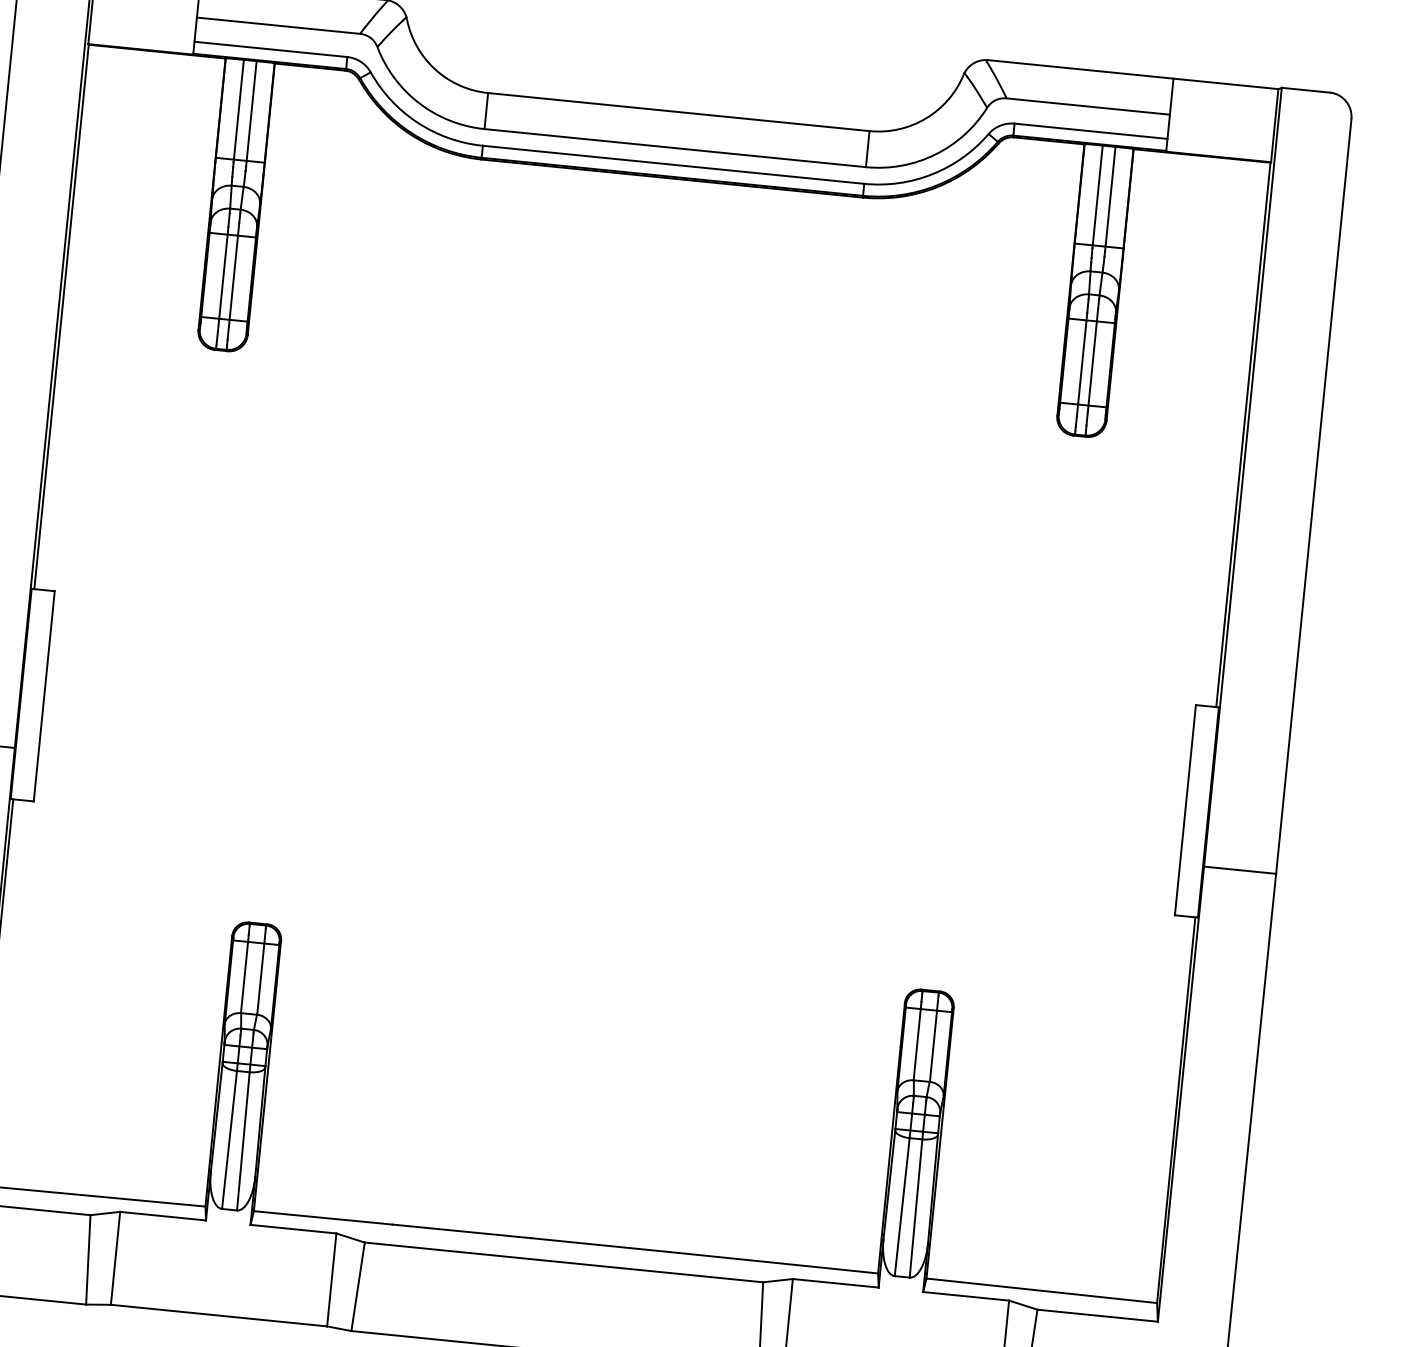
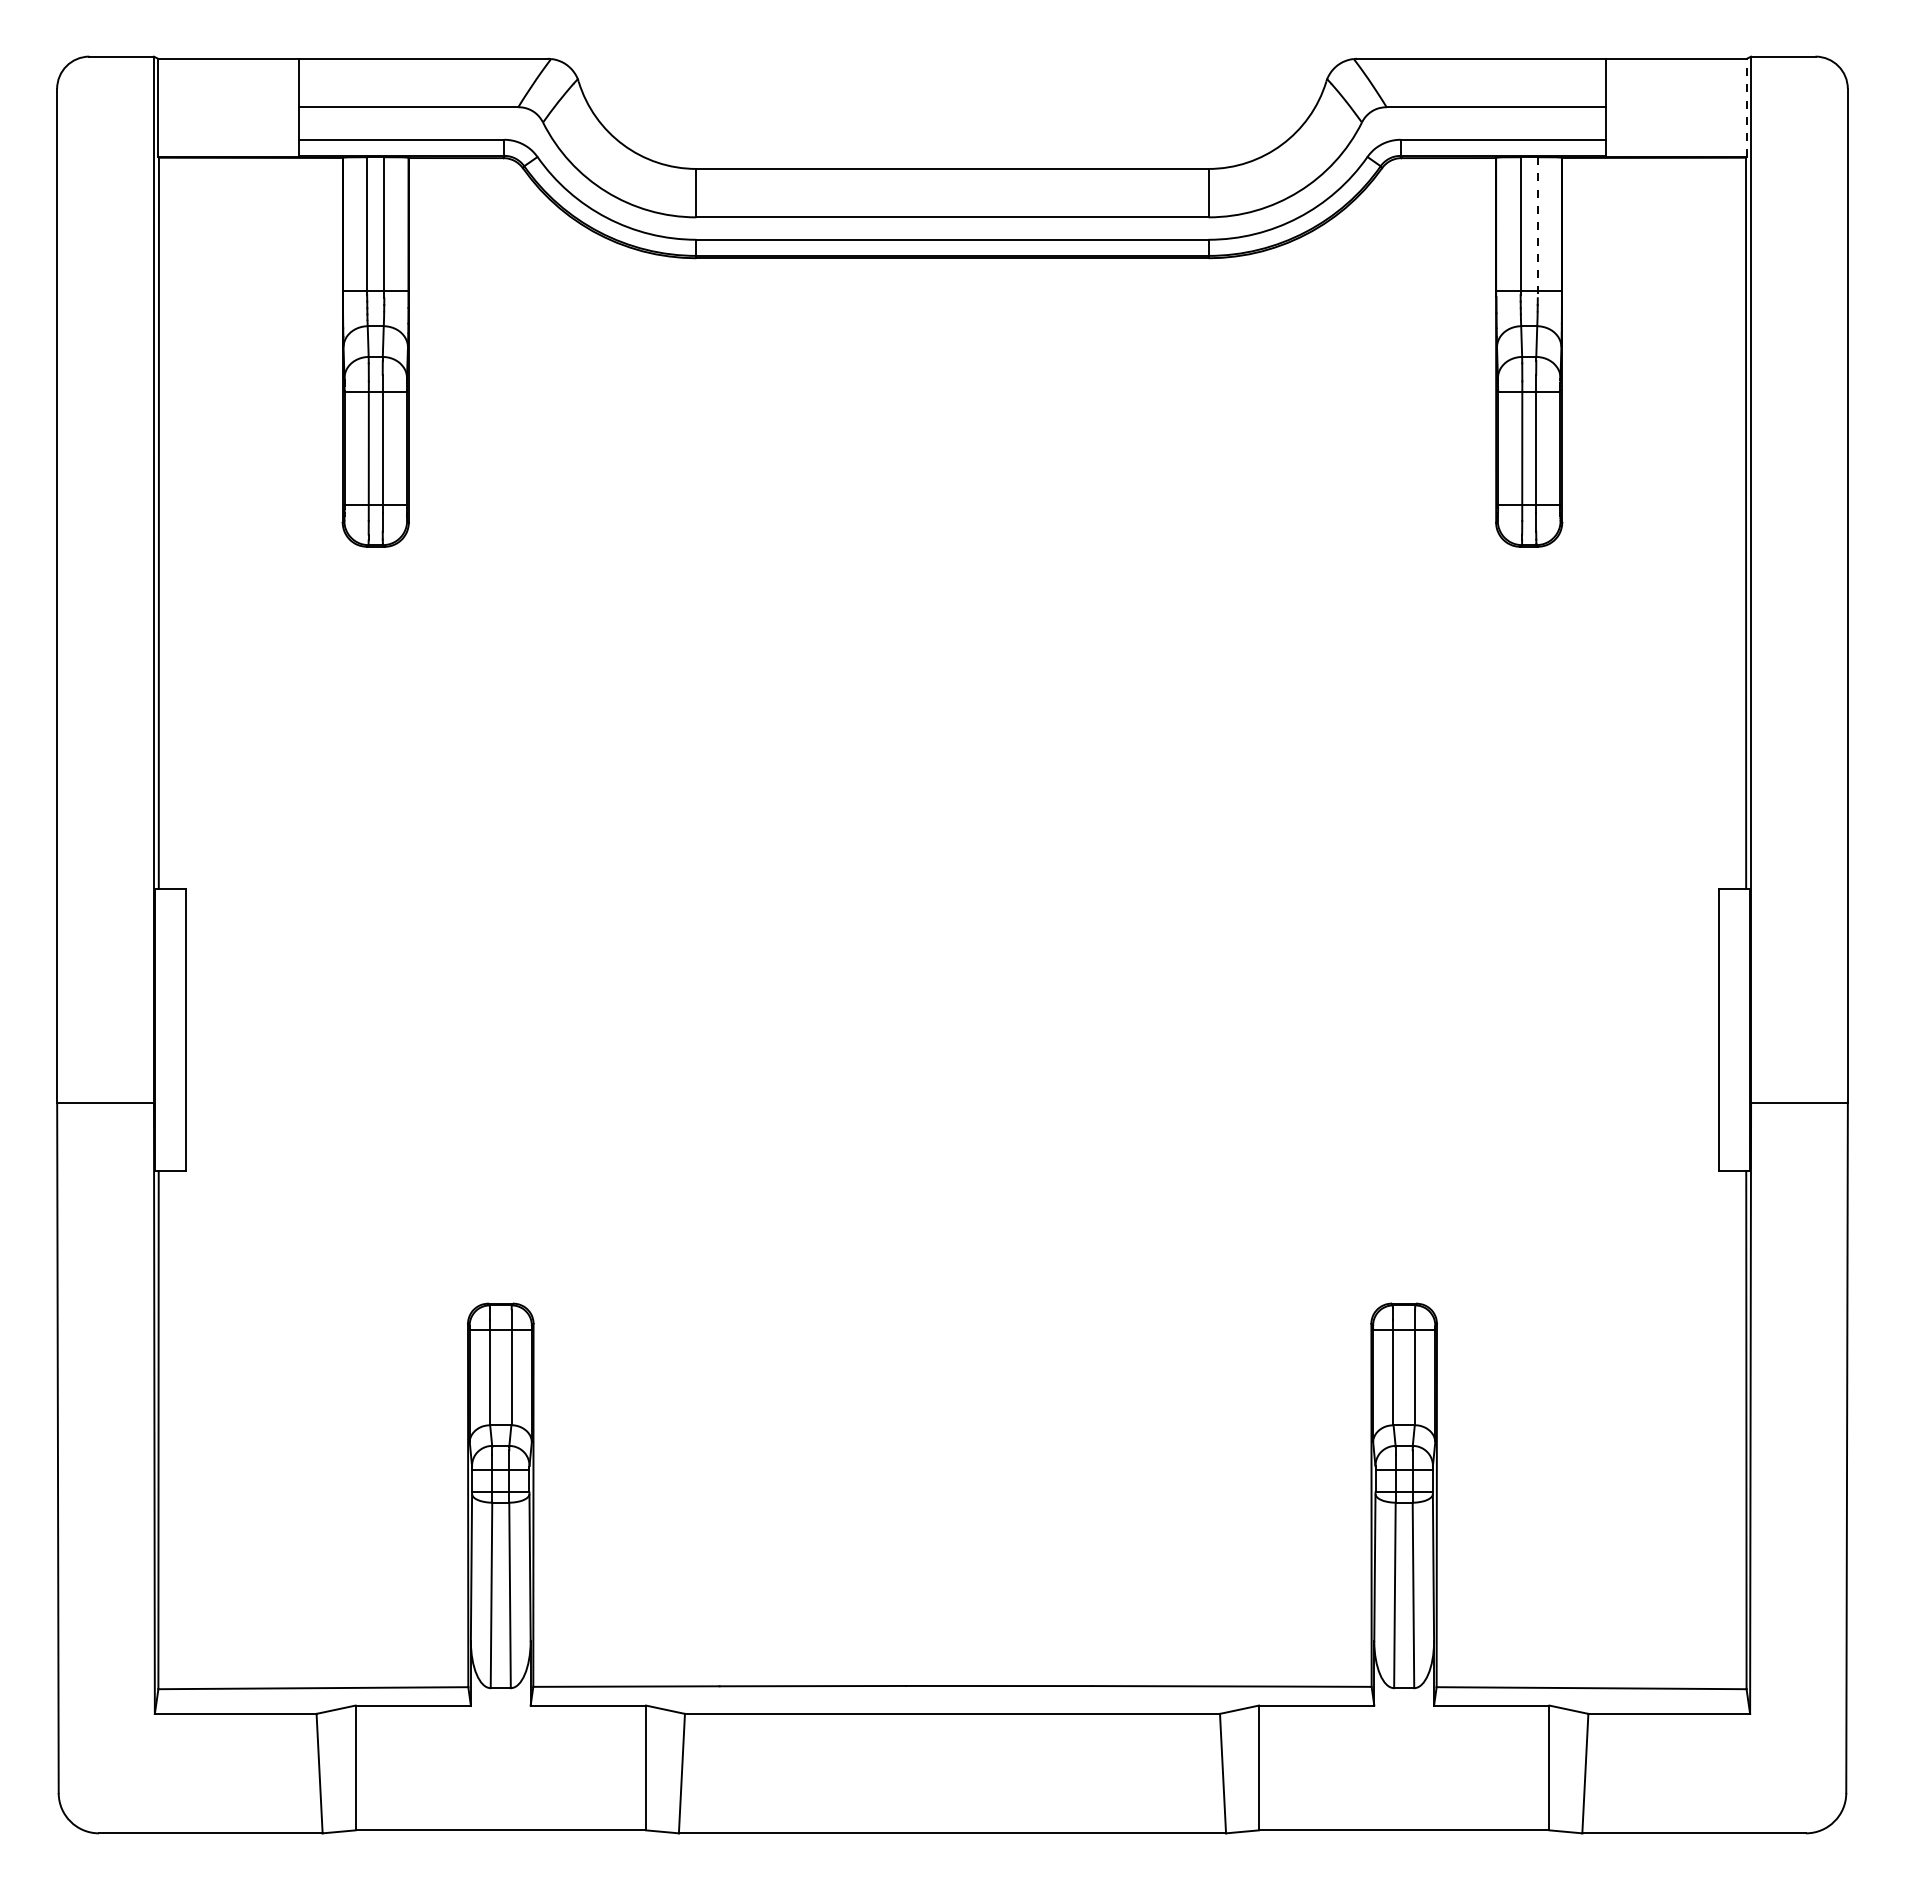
line: (1274, 125) -> (1746, 107), solid -> dashed
line: (1109, 199) -> (1537, 228), solid -> dashed

